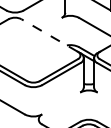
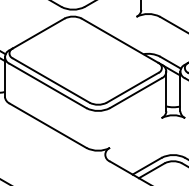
line: (49, 35) -> (119, 40), dashed -> solid

